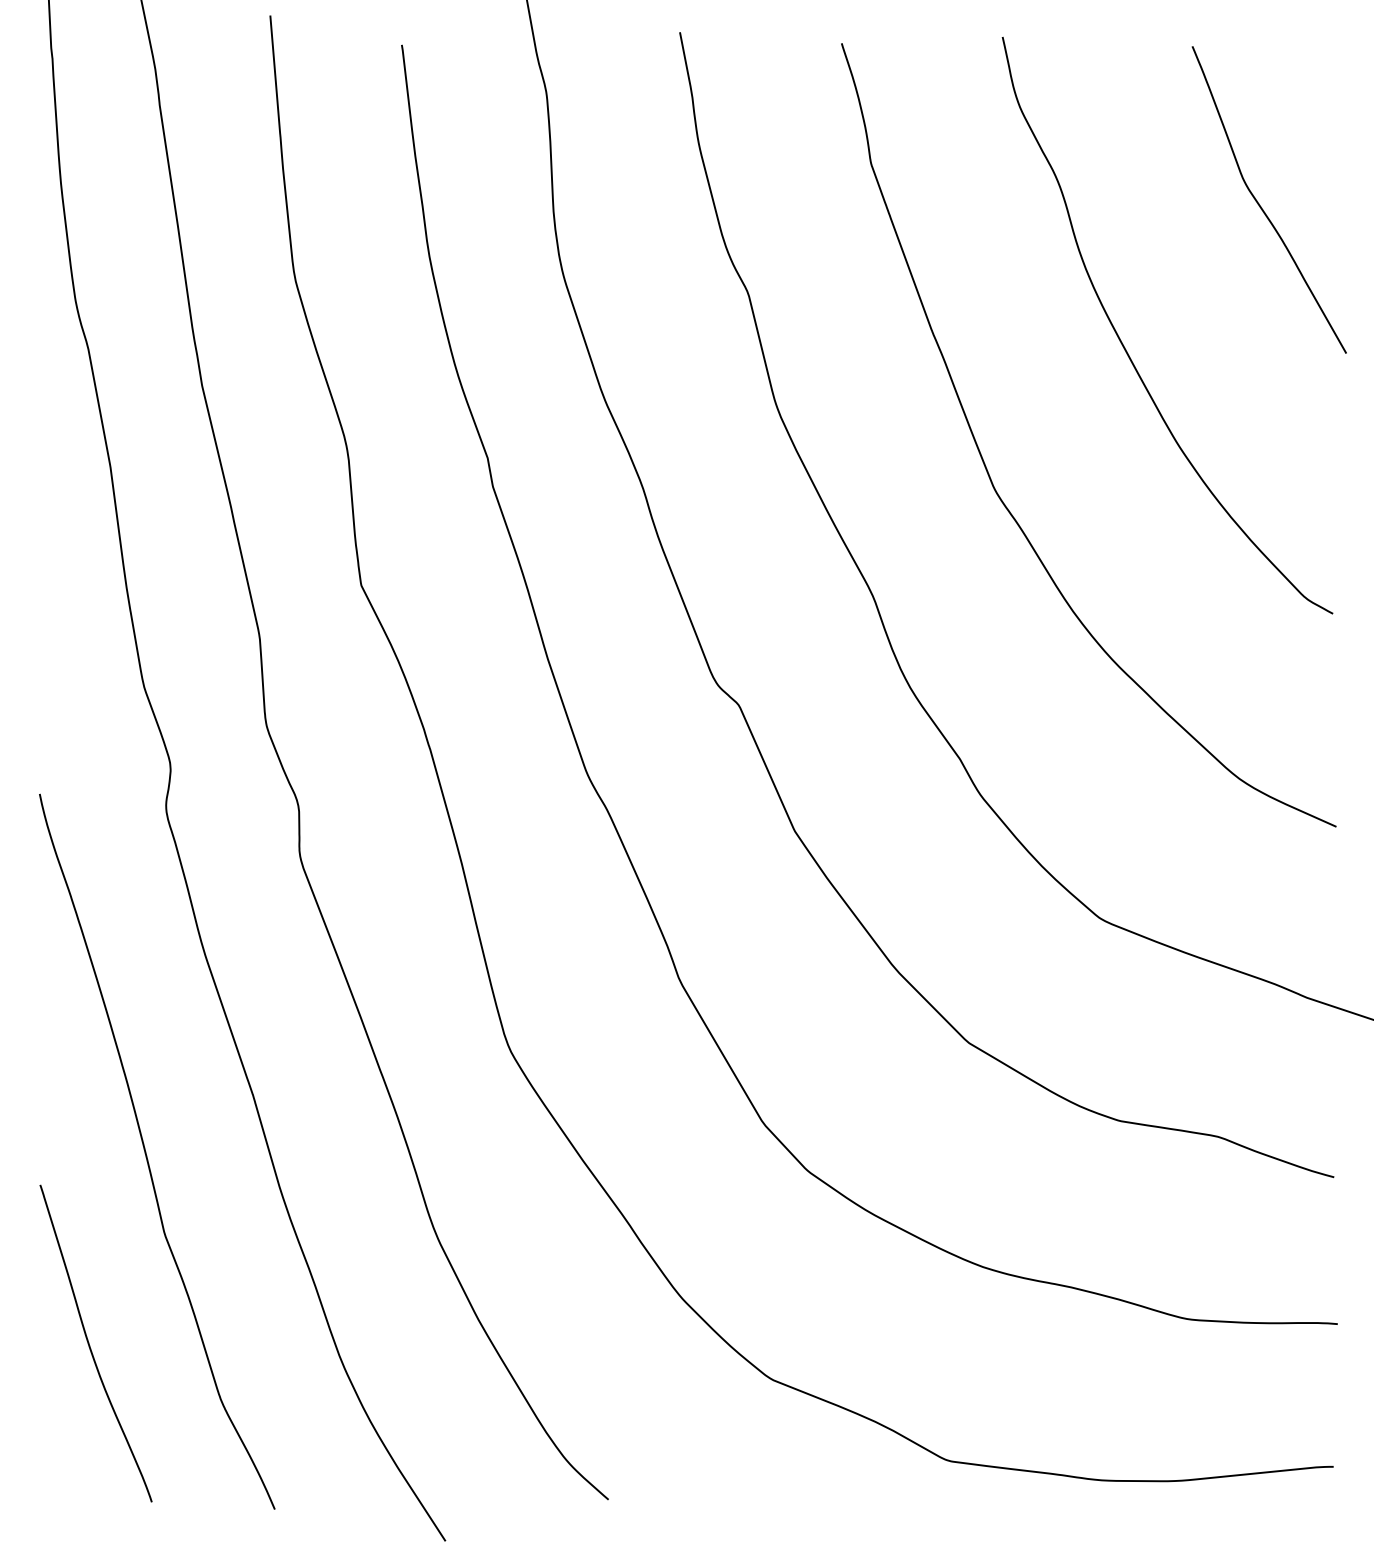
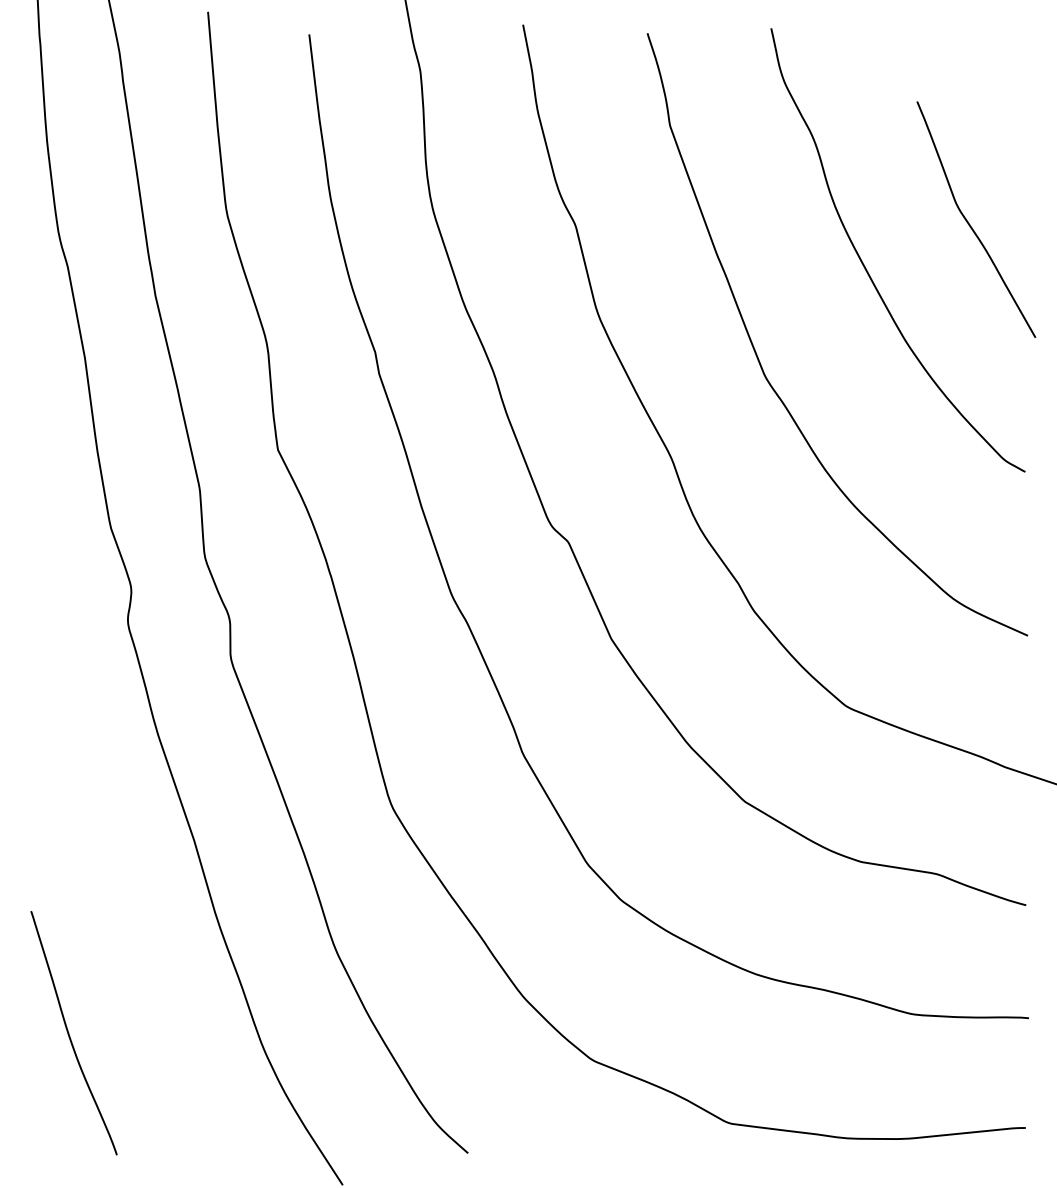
curve: (1261, 206) -> (970, 224), moved
curve: (147, 1154) -> (113, 887), removed

